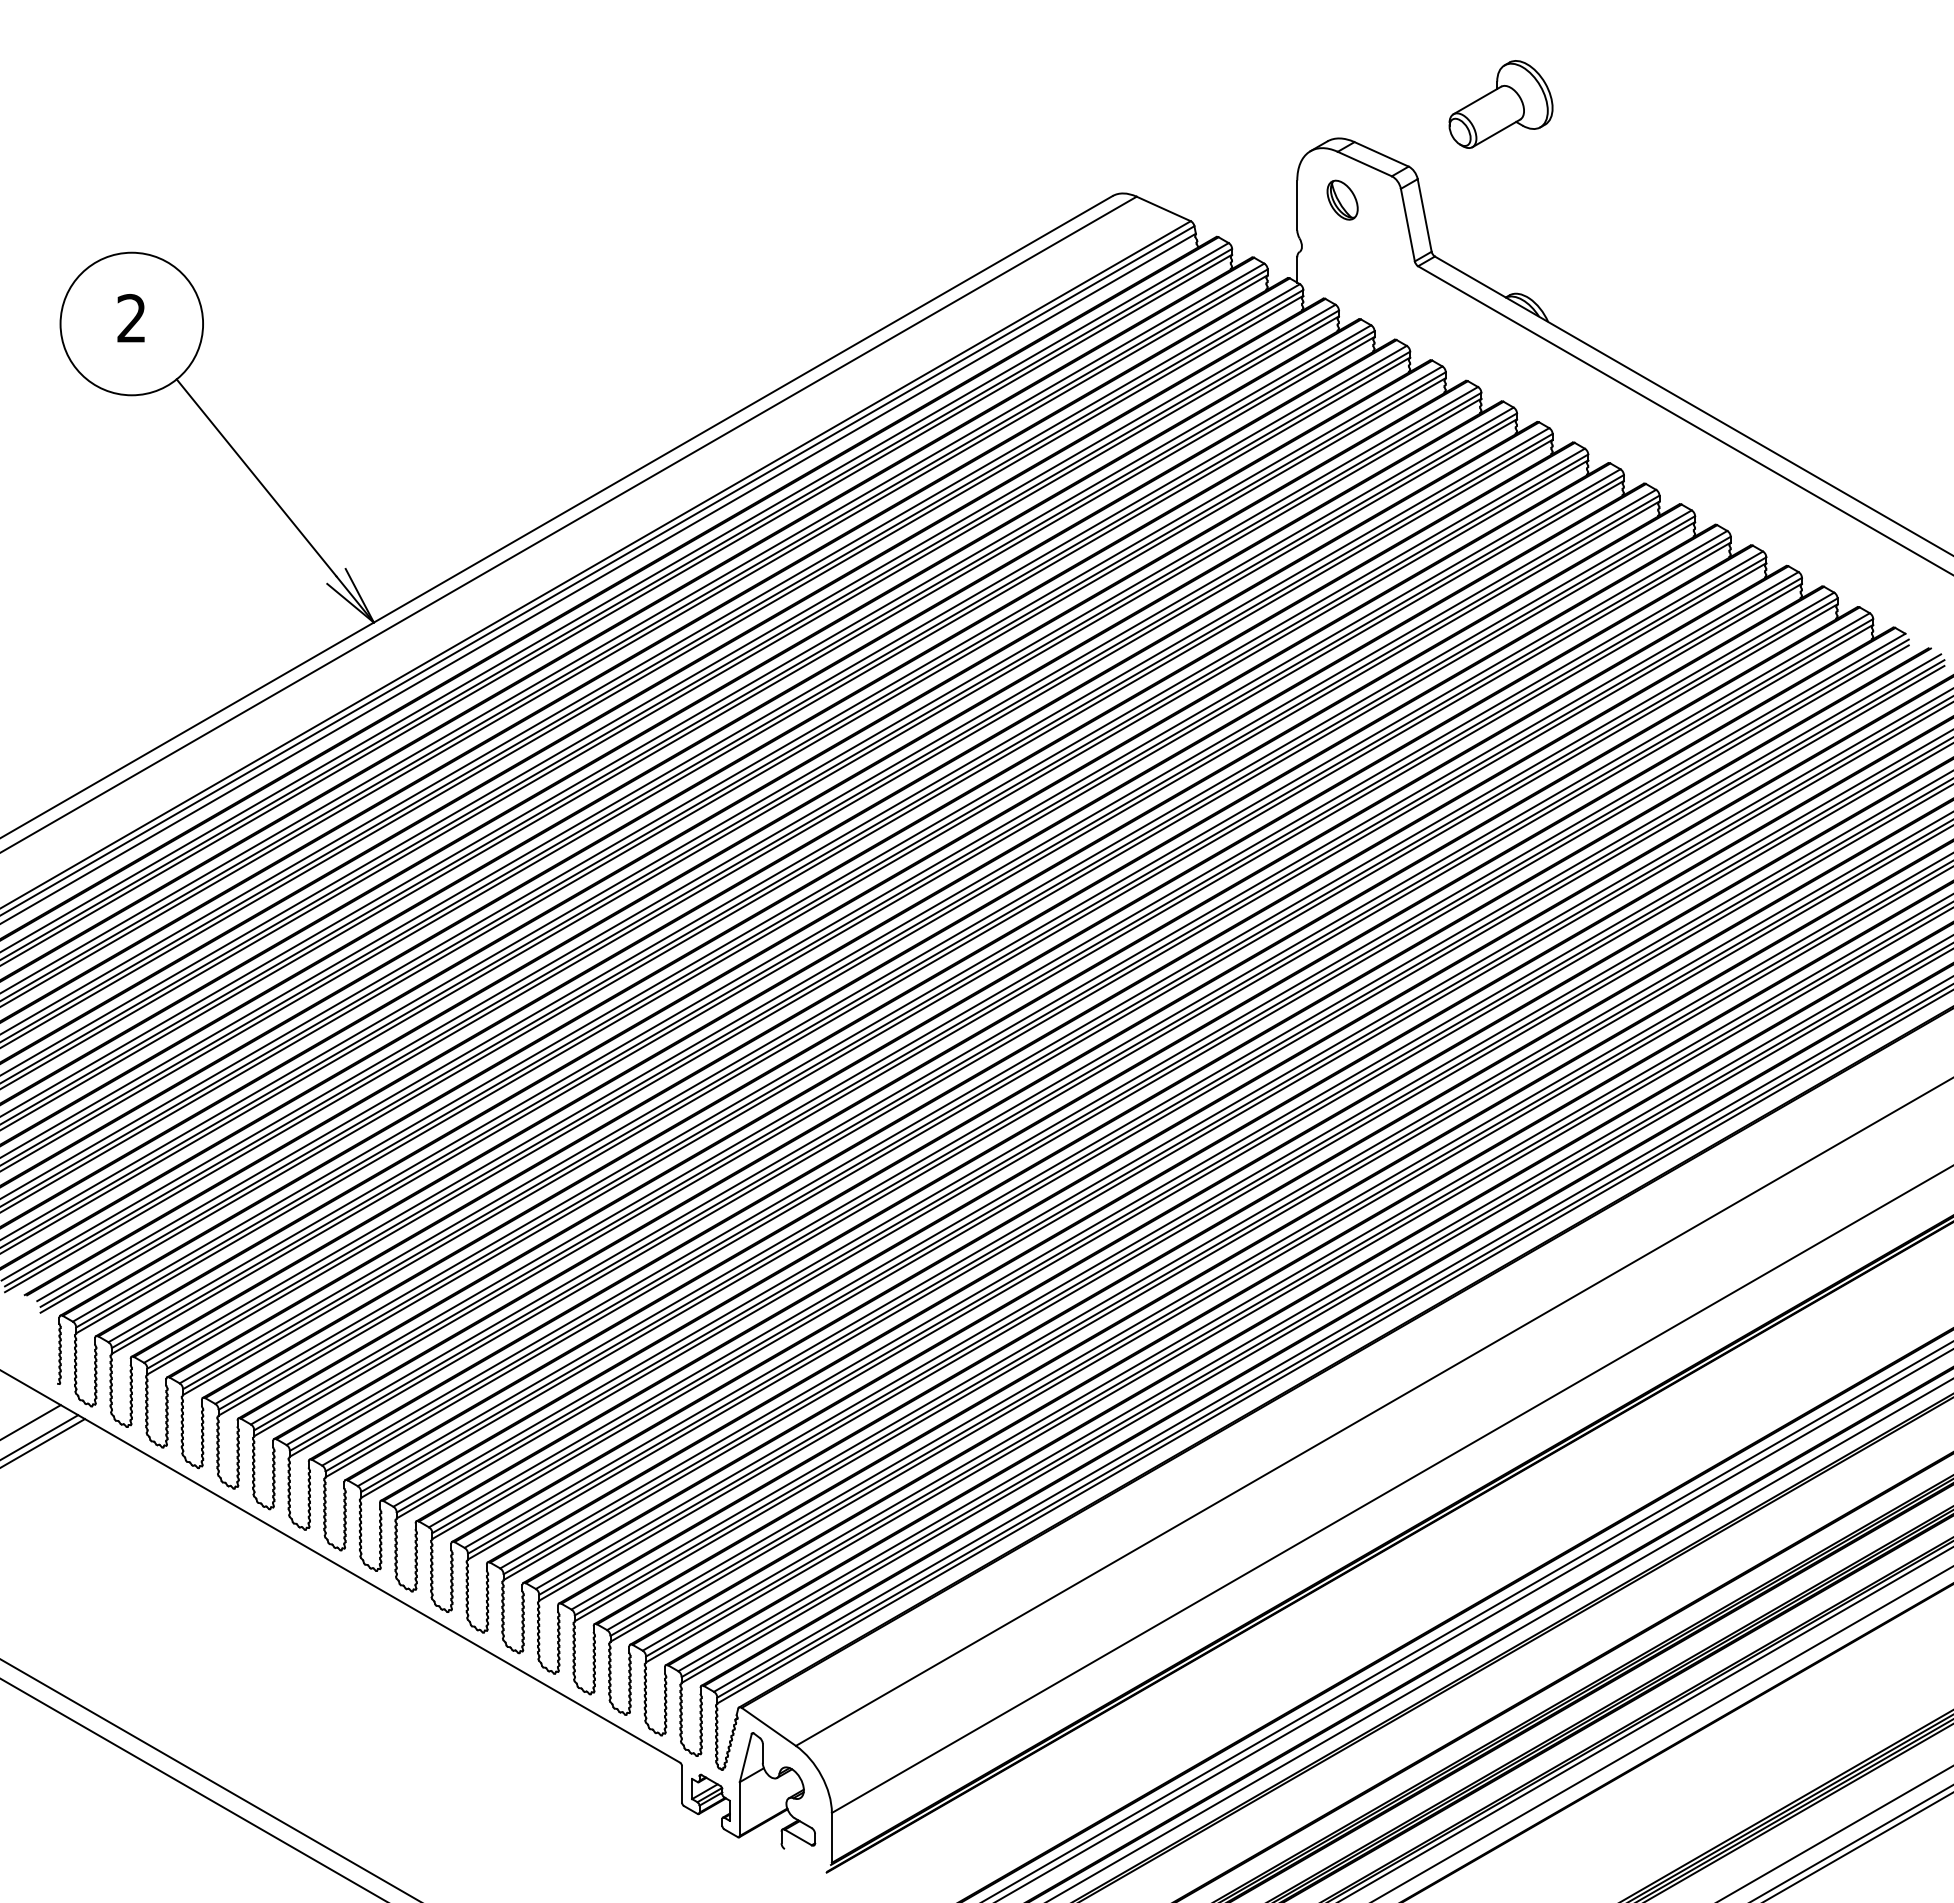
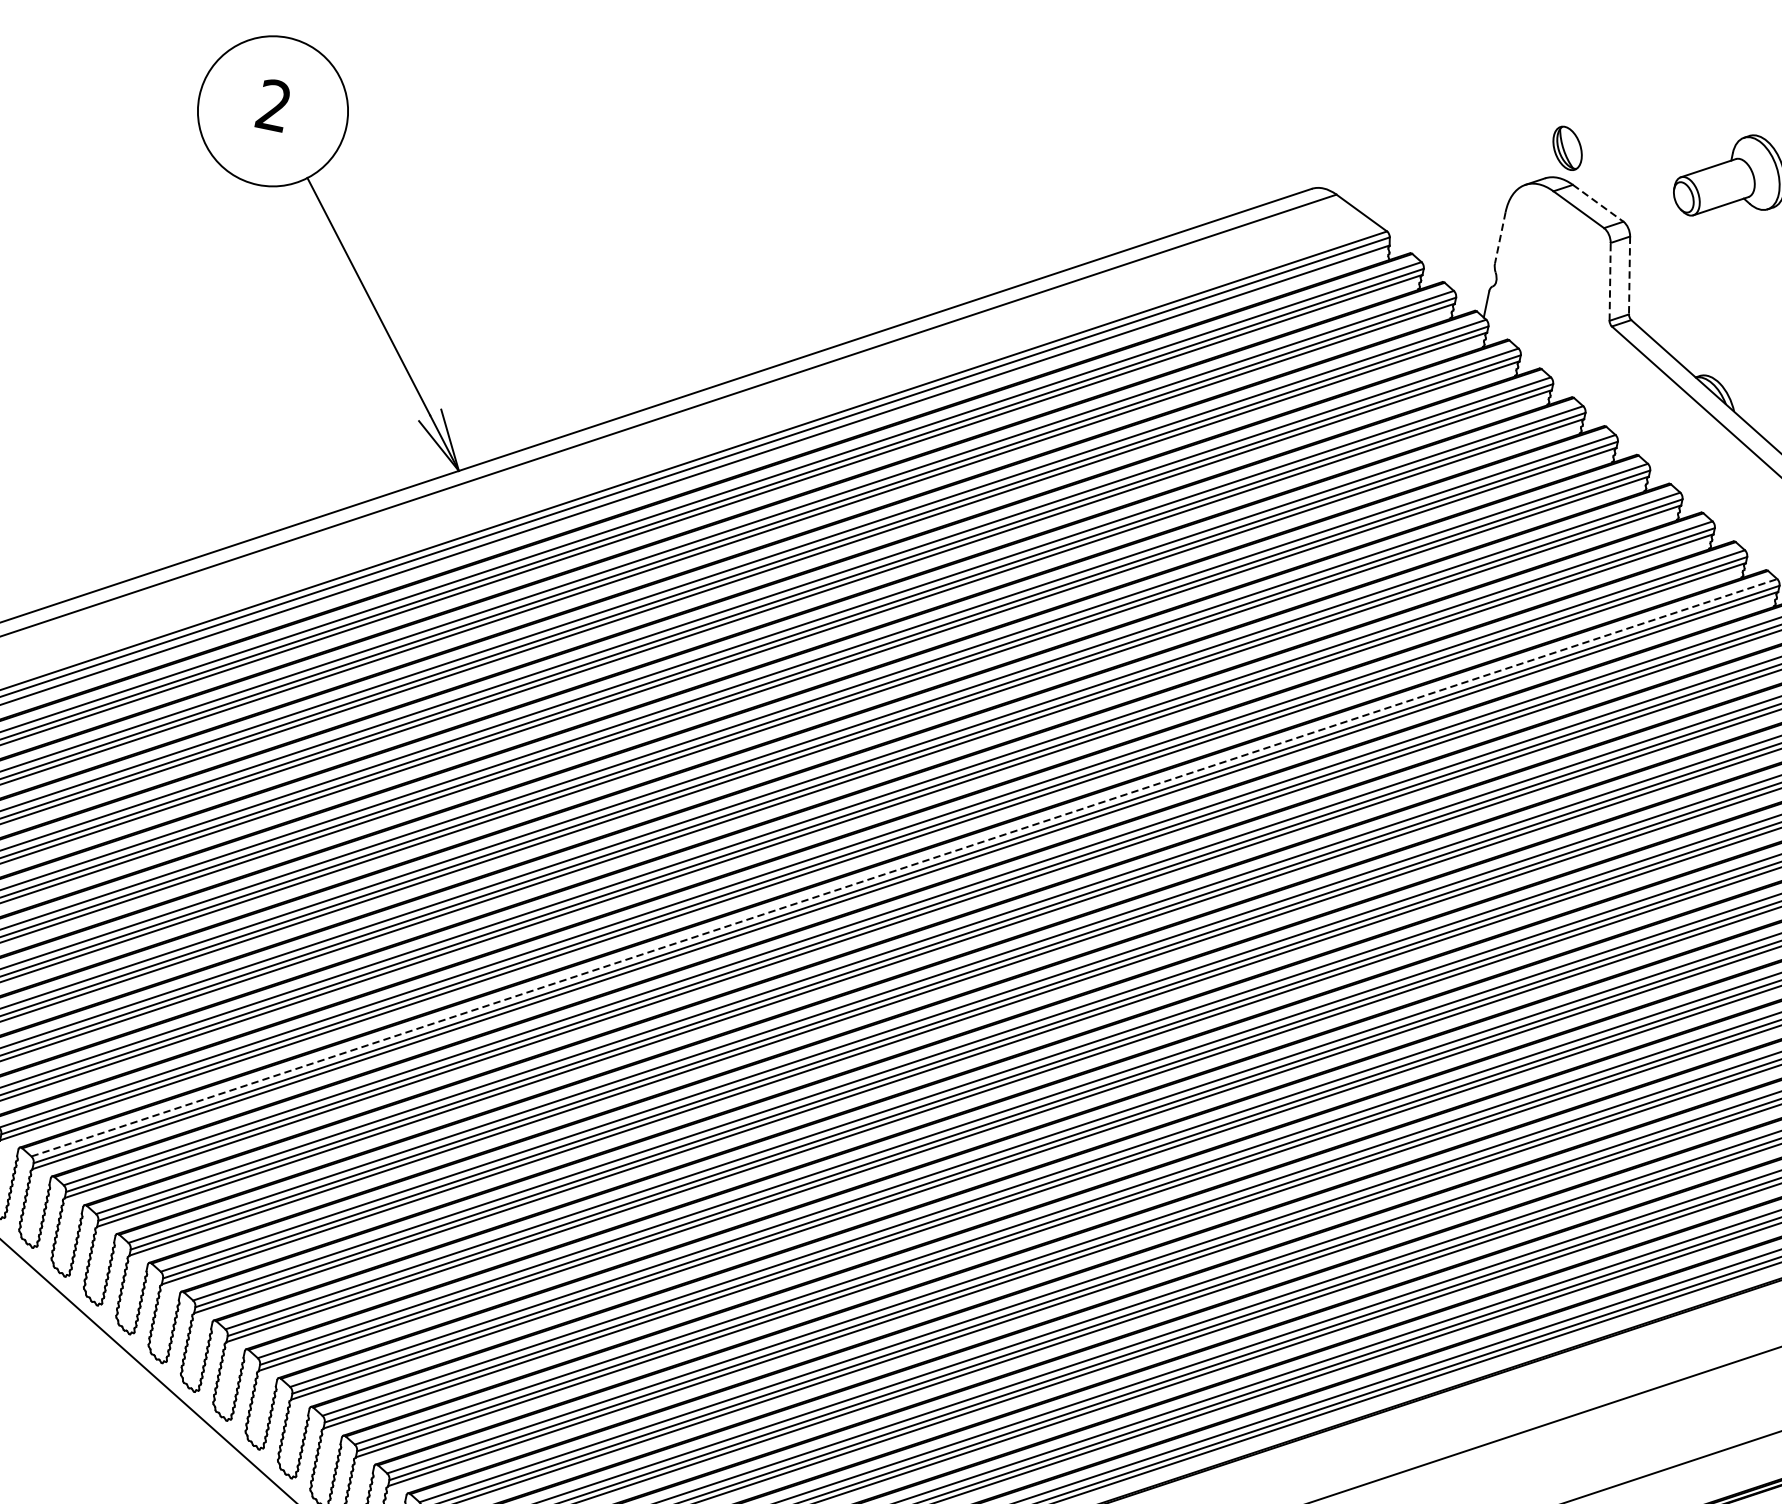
line: (1381, 154) -> (1598, 203), solid -> dashed
part: (1342, 199) -> (1567, 147), moved
line: (1297, 205) -> (1500, 238), solid -> dashed
line: (1424, 215) -> (1629, 275), solid -> dashed
line: (1407, 225) -> (1609, 282), solid -> dashed
line: (864, 905) -> (904, 867), solid -> dashed

